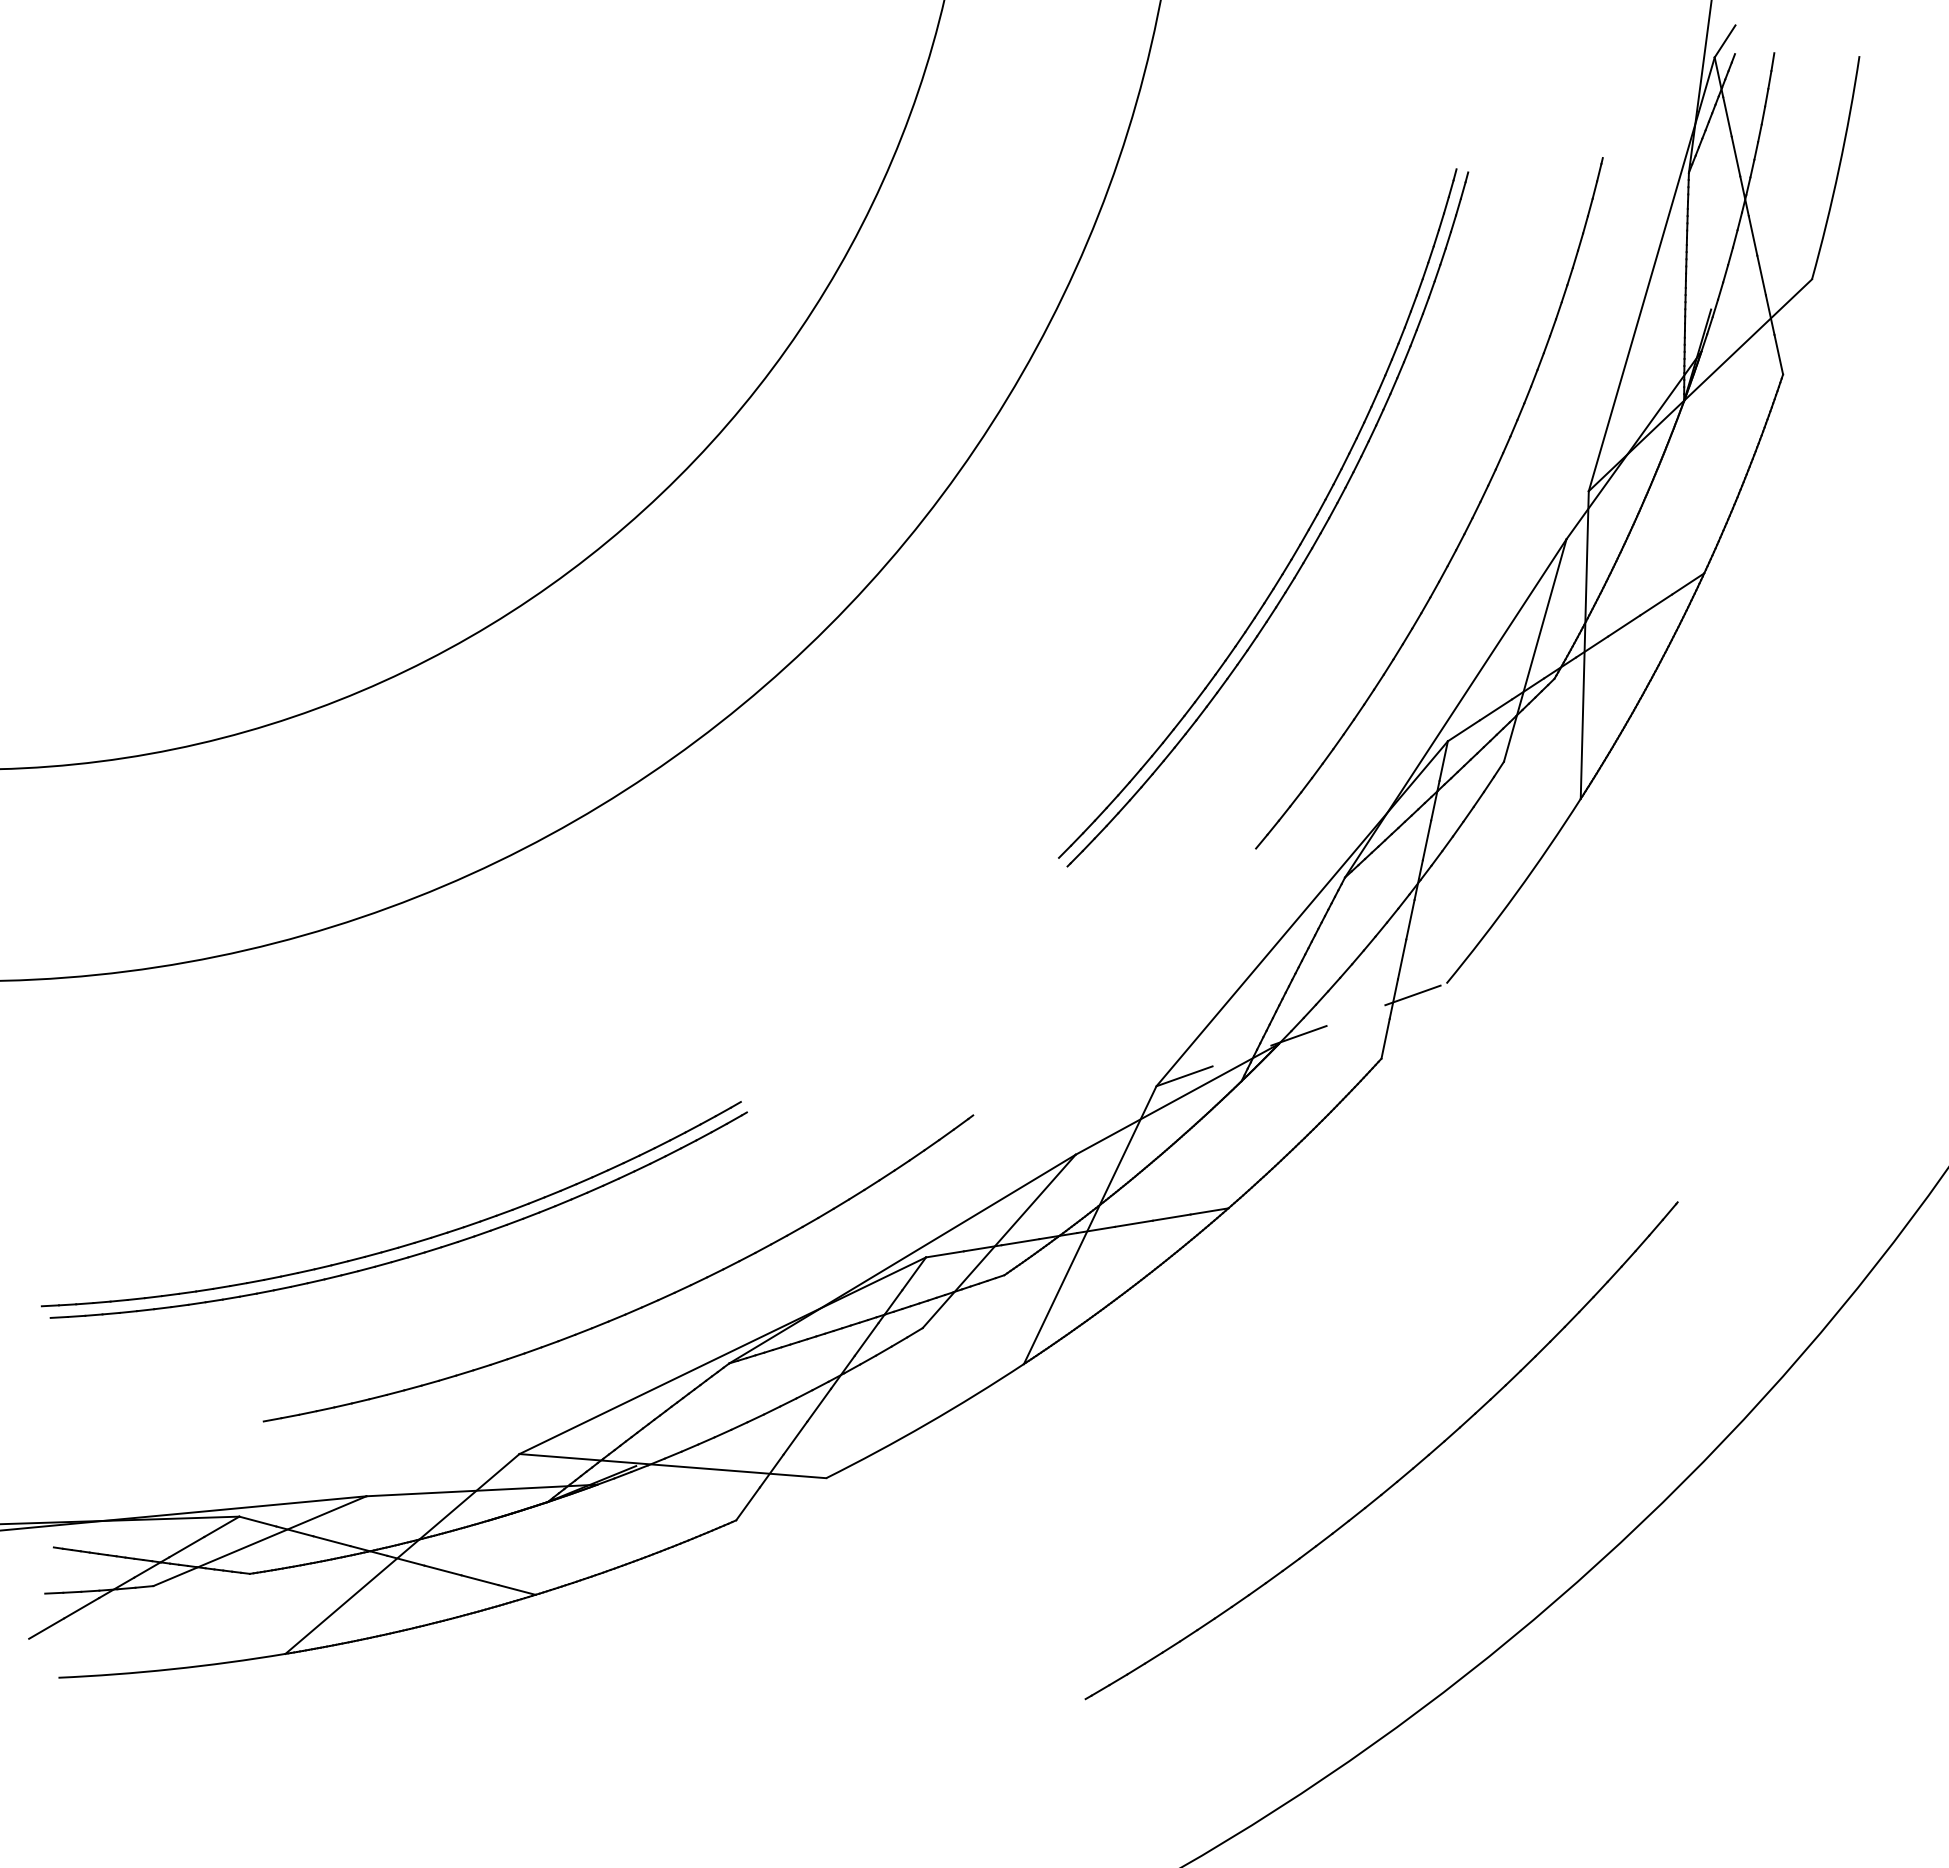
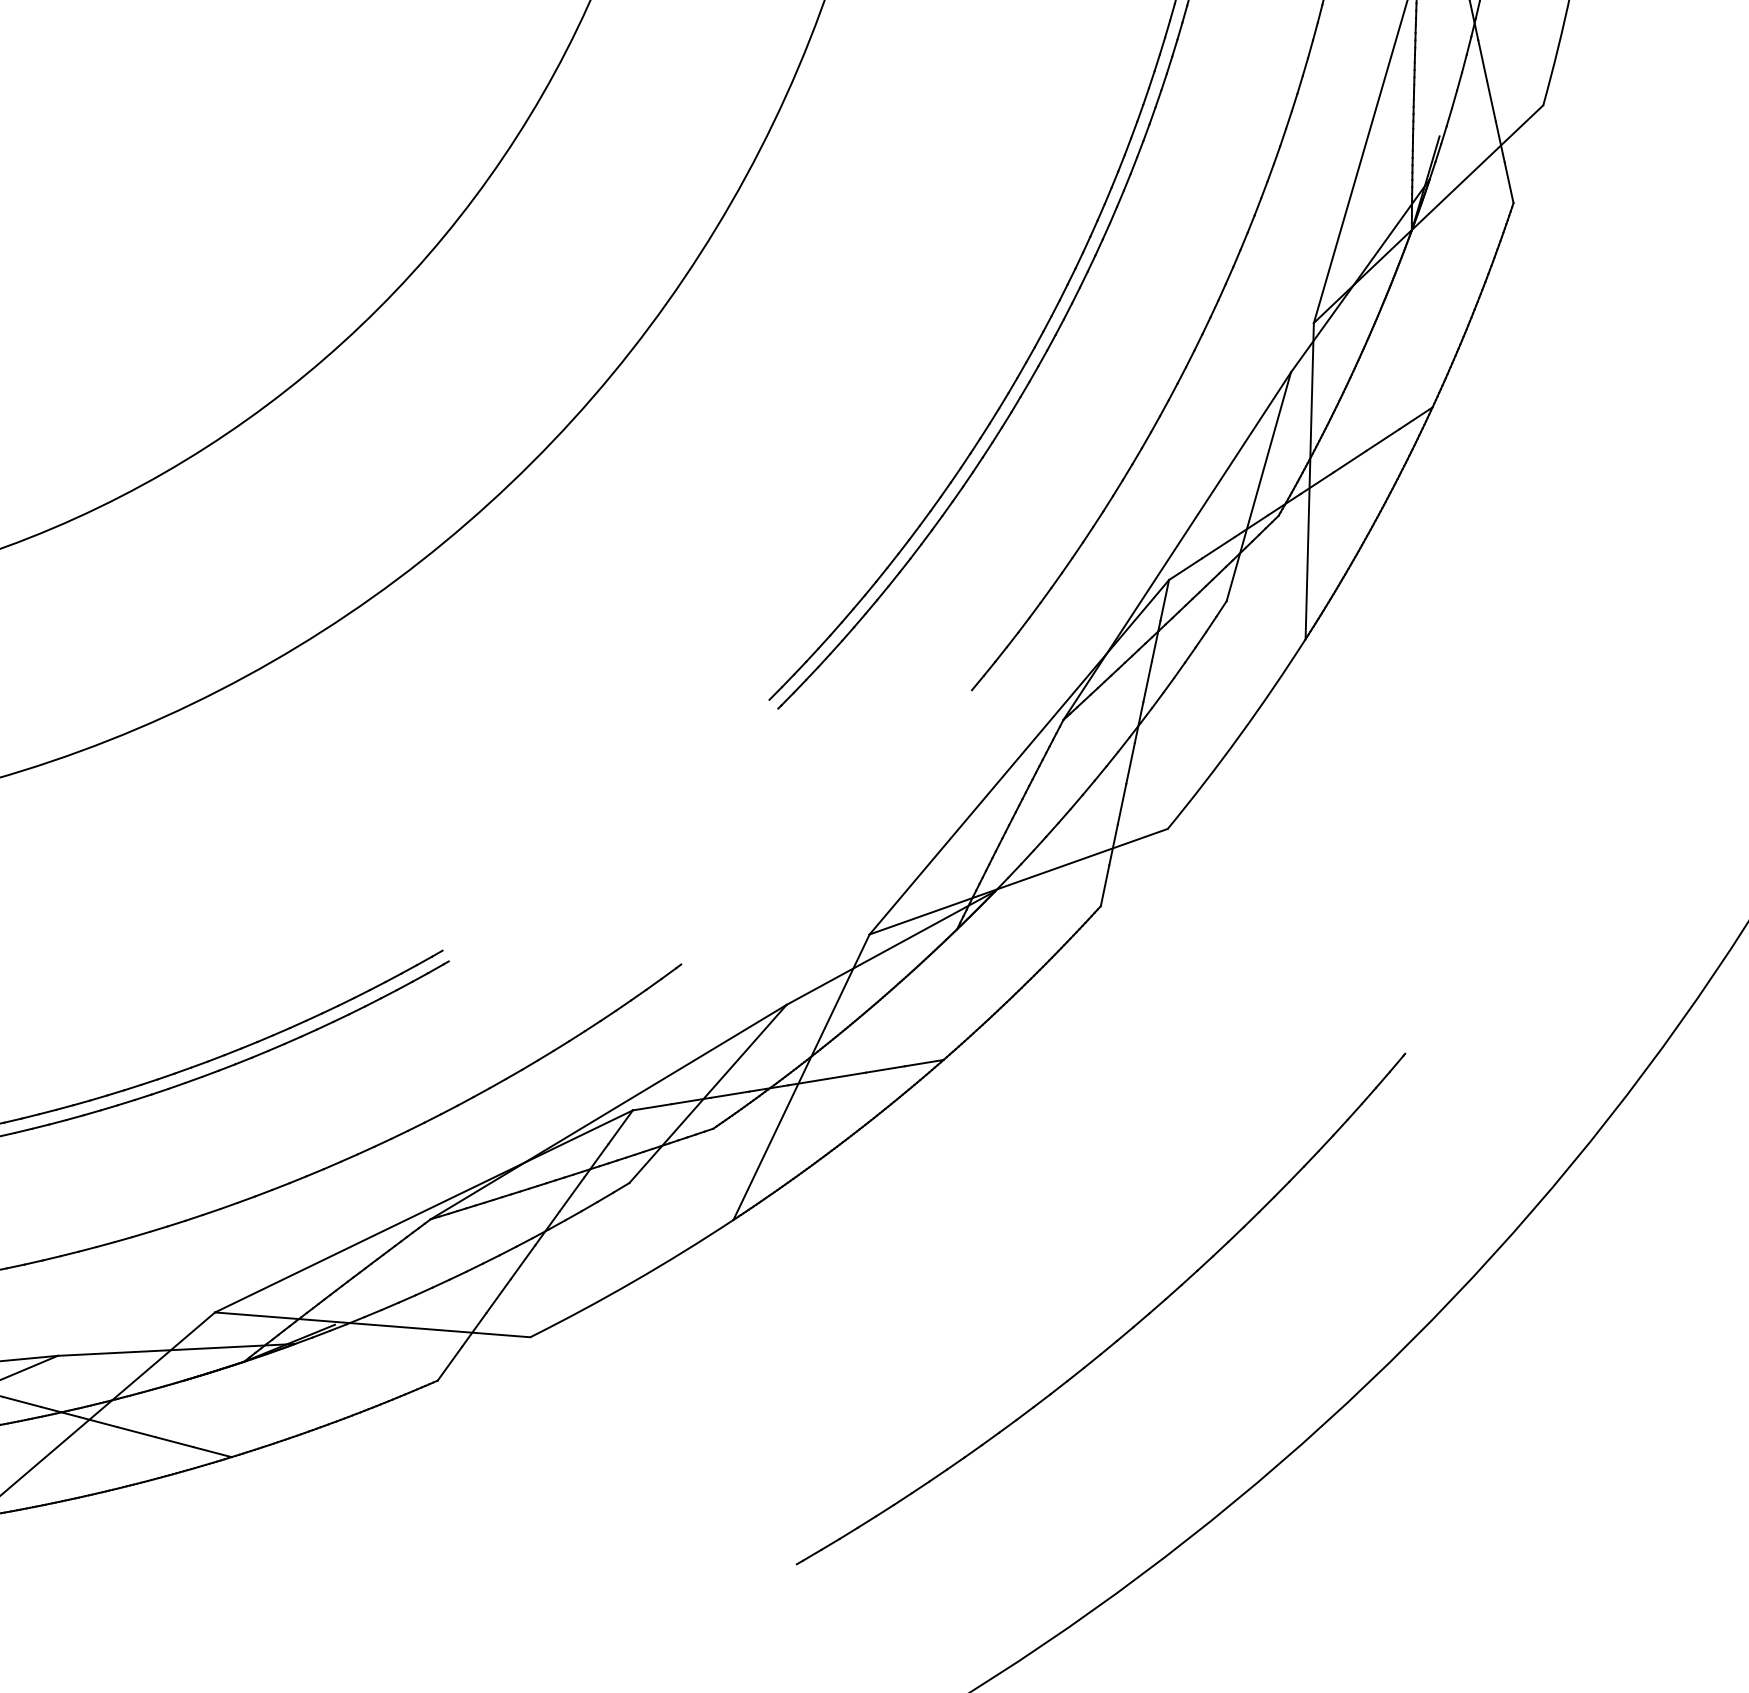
line: (1301, 1034) -> (1018, 881), dashed -> solid

